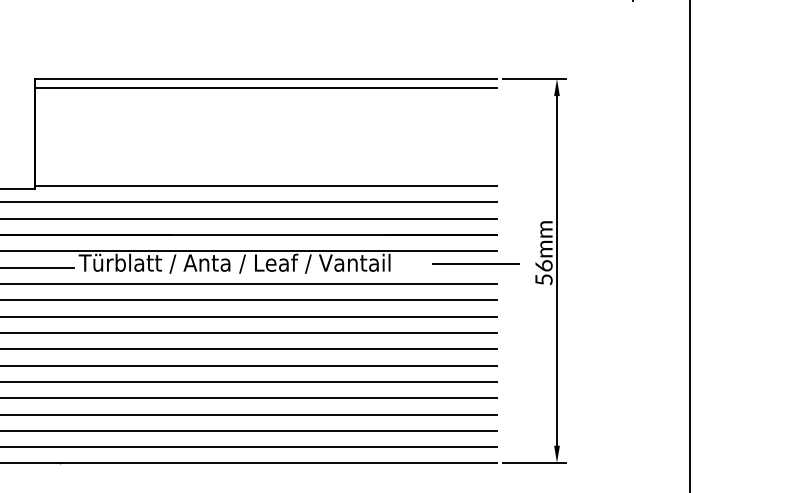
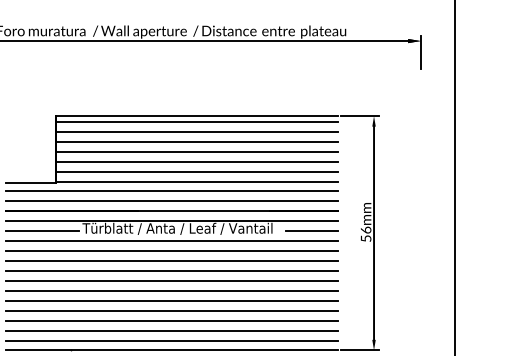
line: (265, 104) -> (196, 131), added
line: (265, 120) -> (196, 141), added
line: (265, 136) -> (196, 151), added
line: (265, 153) -> (196, 161), added
line: (265, 169) -> (196, 171), added
line: (475, 263) -> (311, 230), moved

